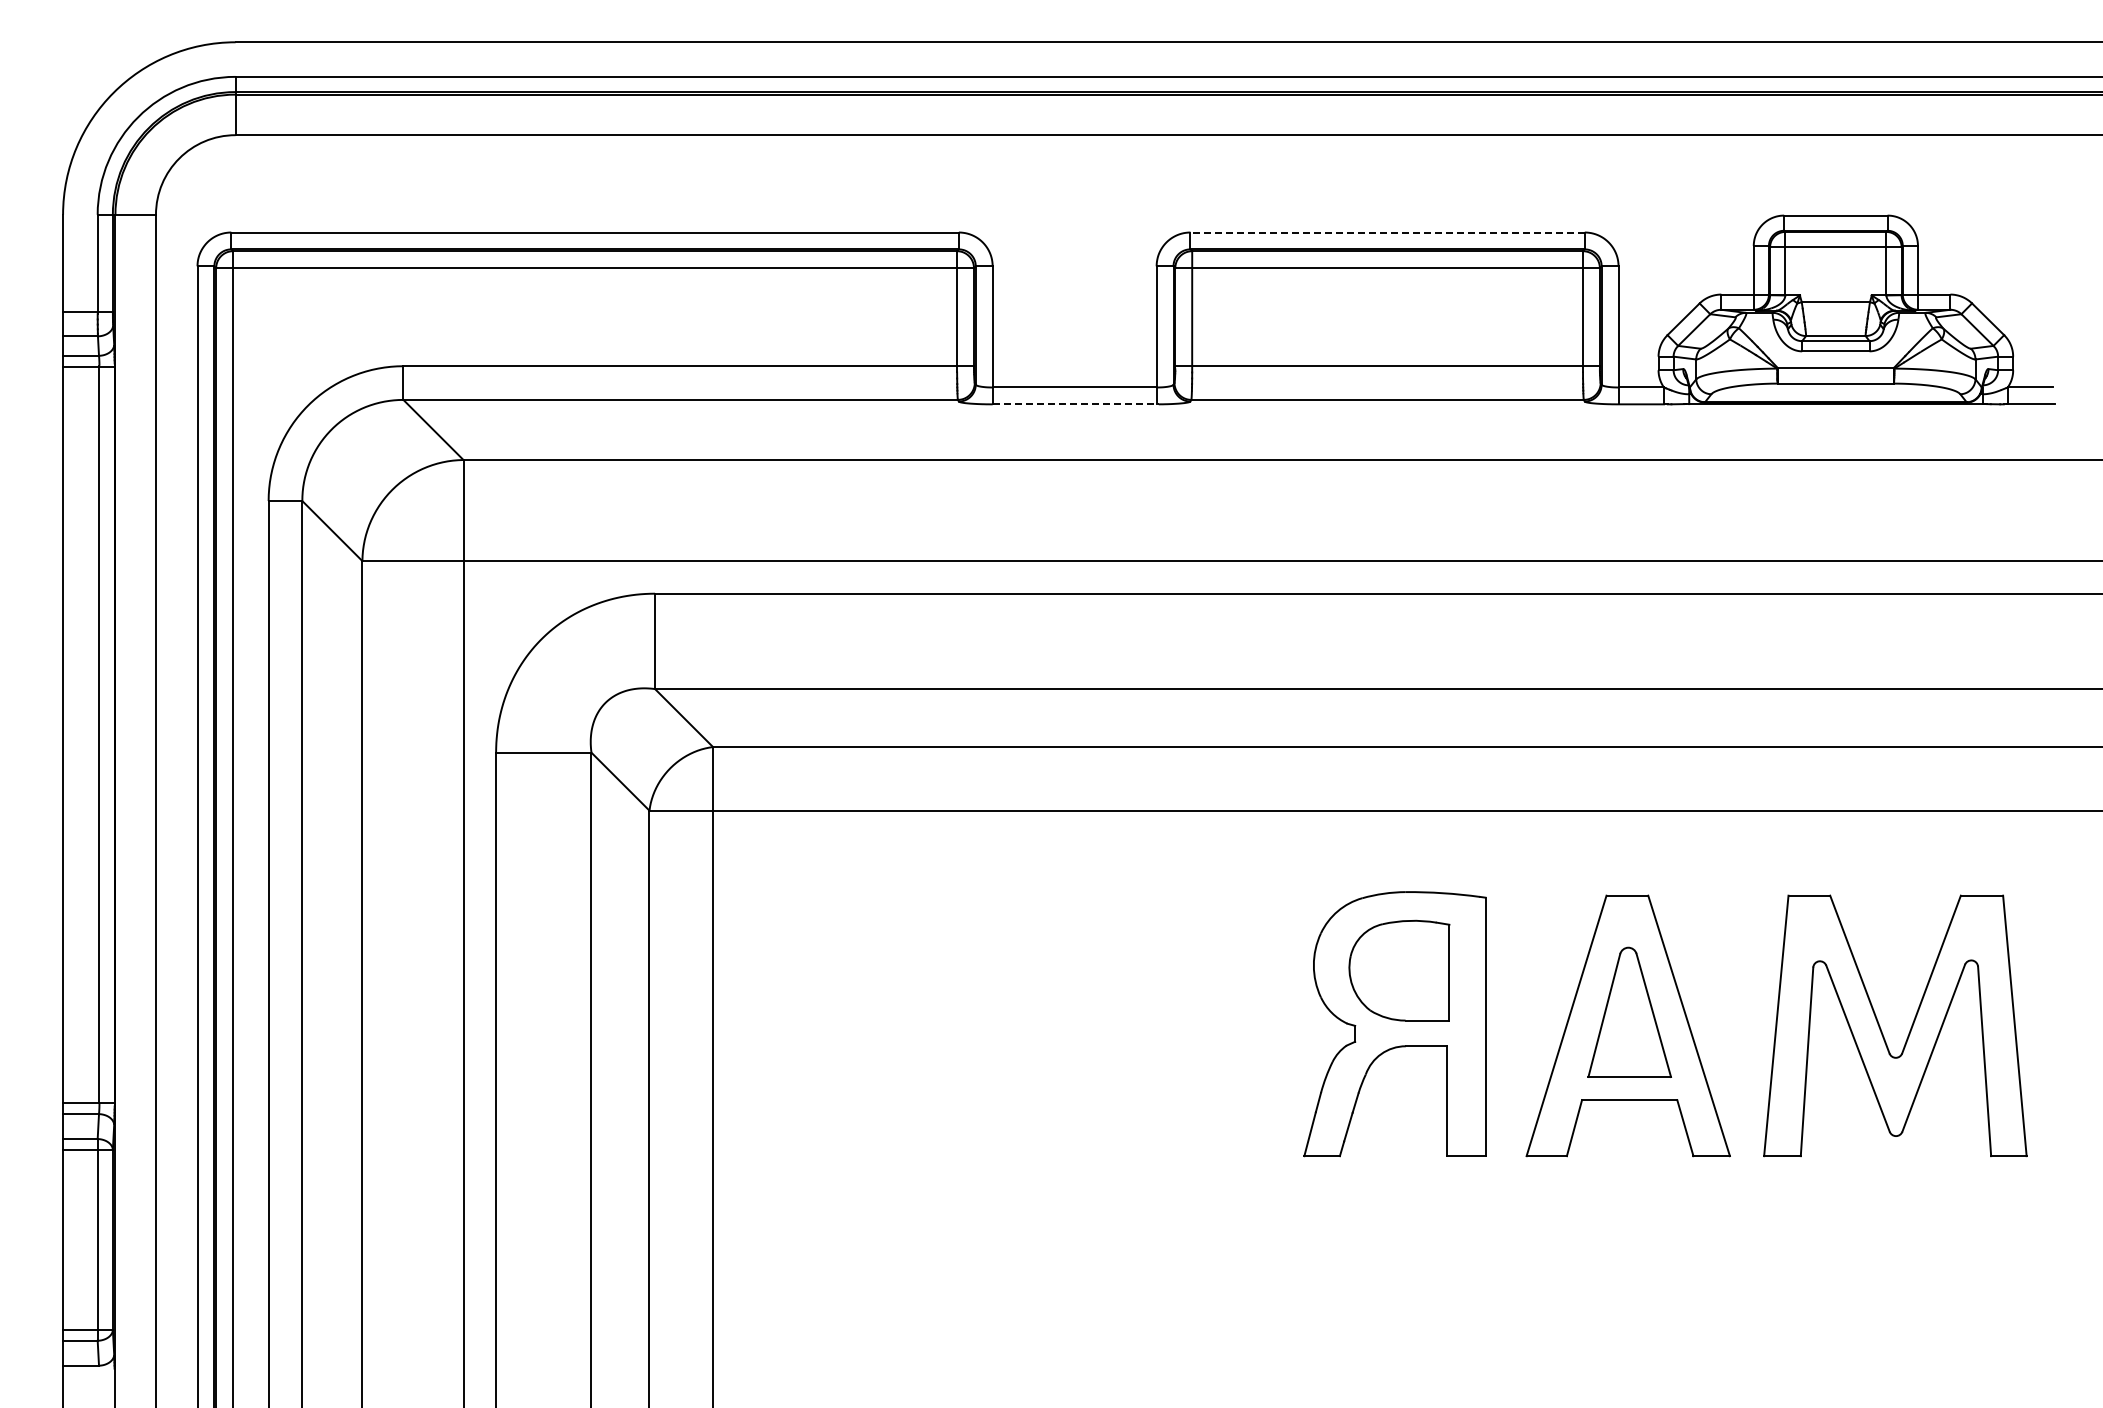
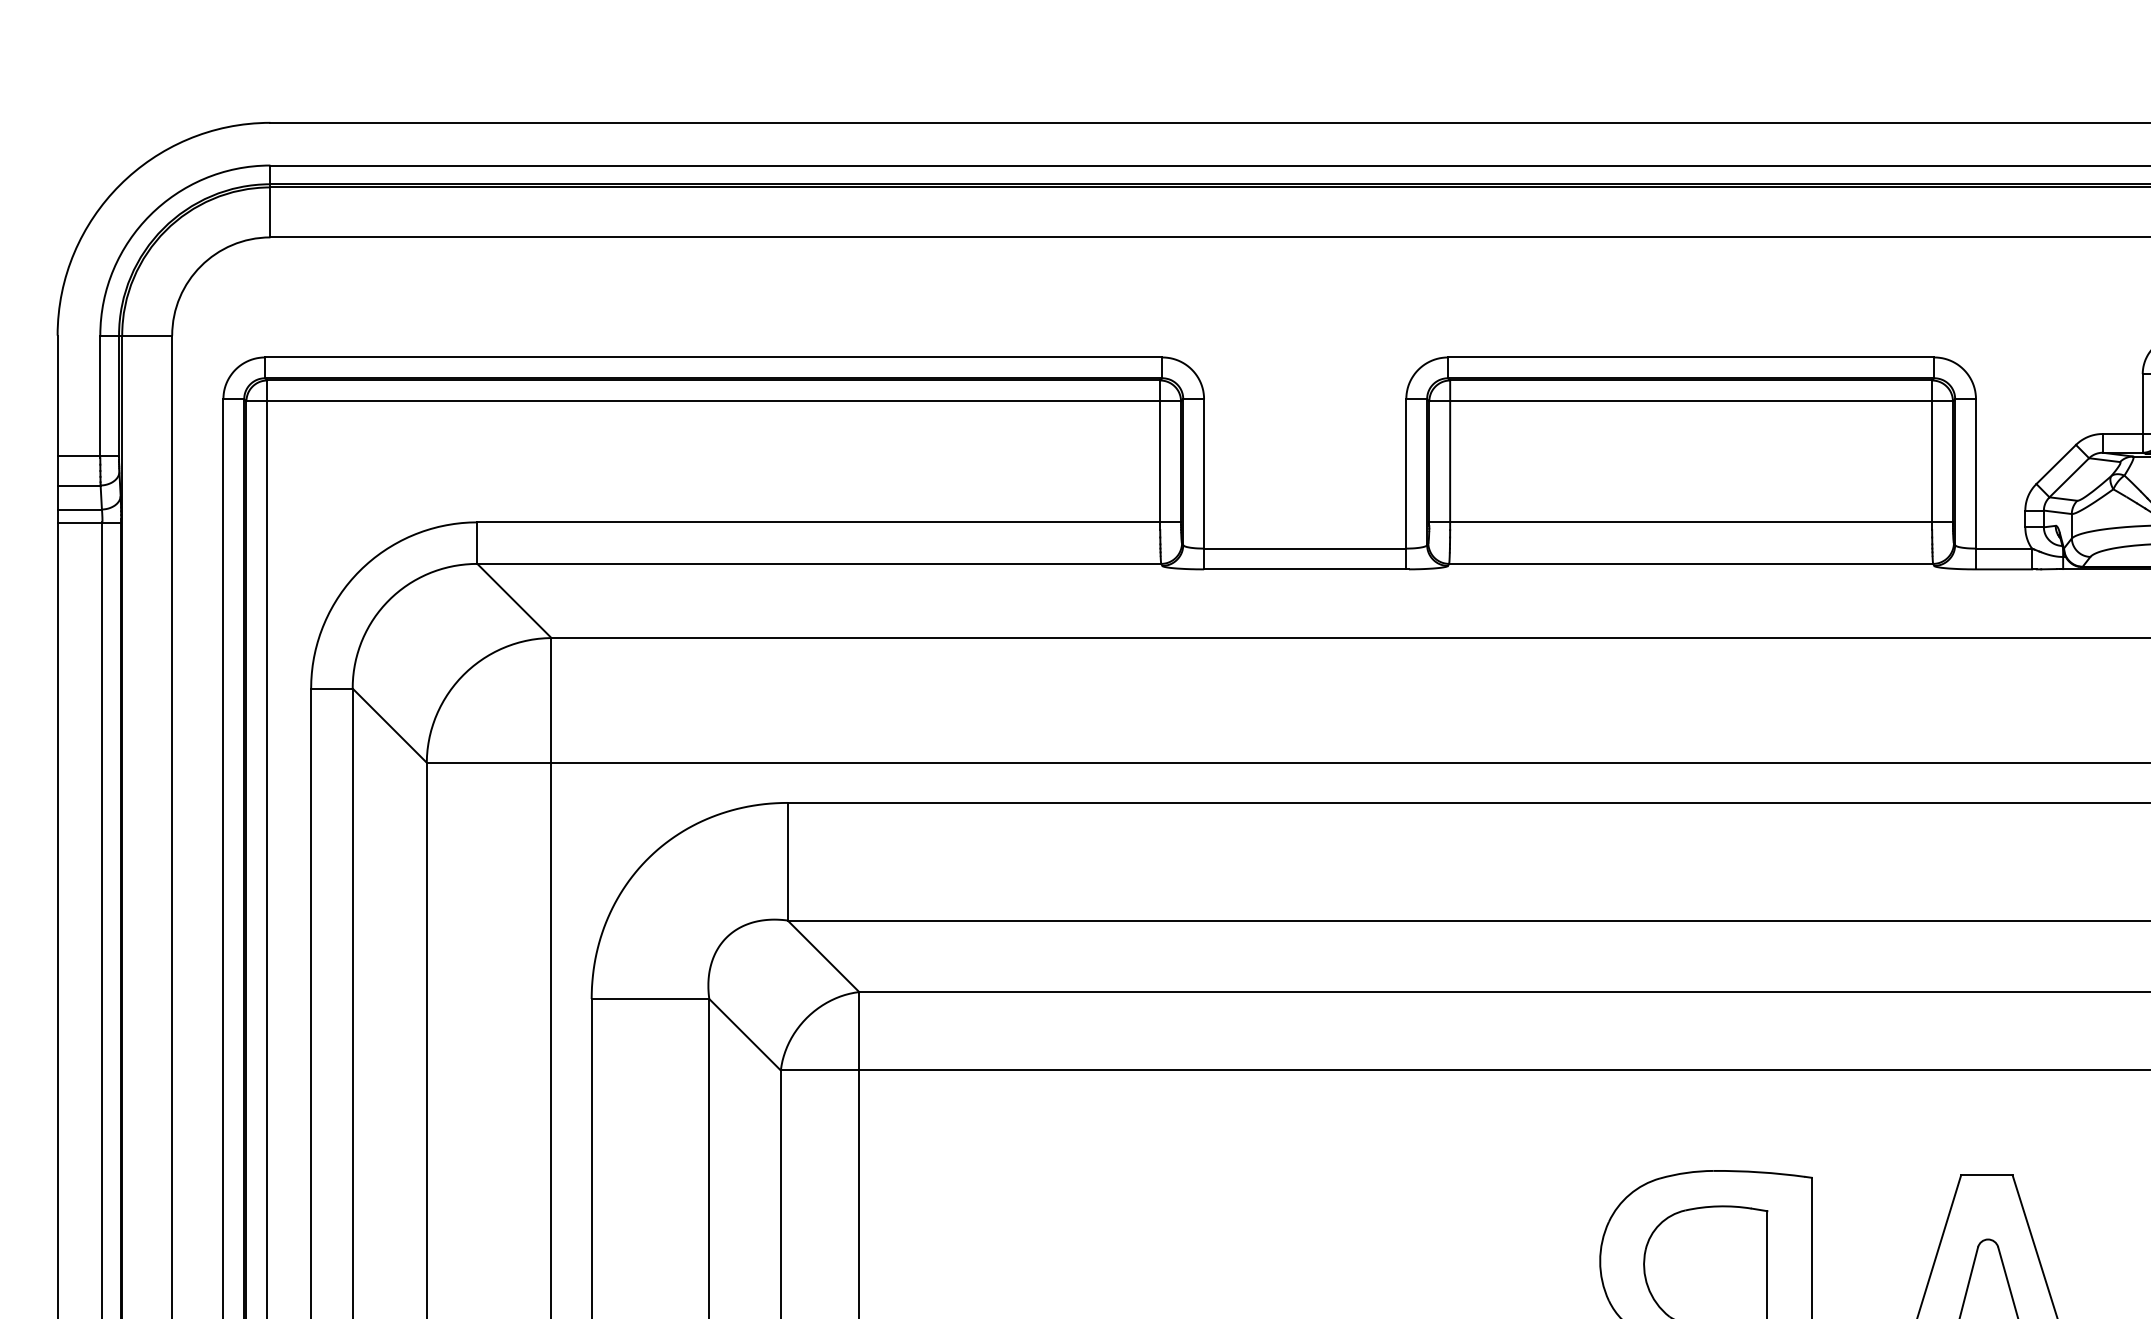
line: (1387, 232) -> (1691, 357), dashed -> solid
line: (1076, 404) -> (1307, 569), dashed -> solid

